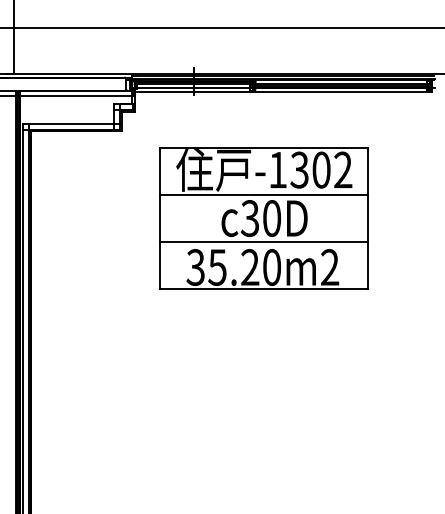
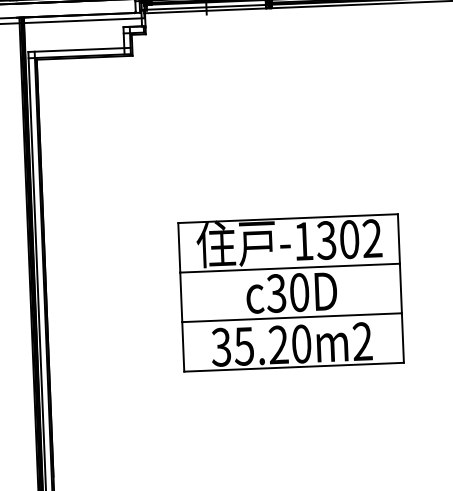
part: (263, 218) -> (290, 292), moved

